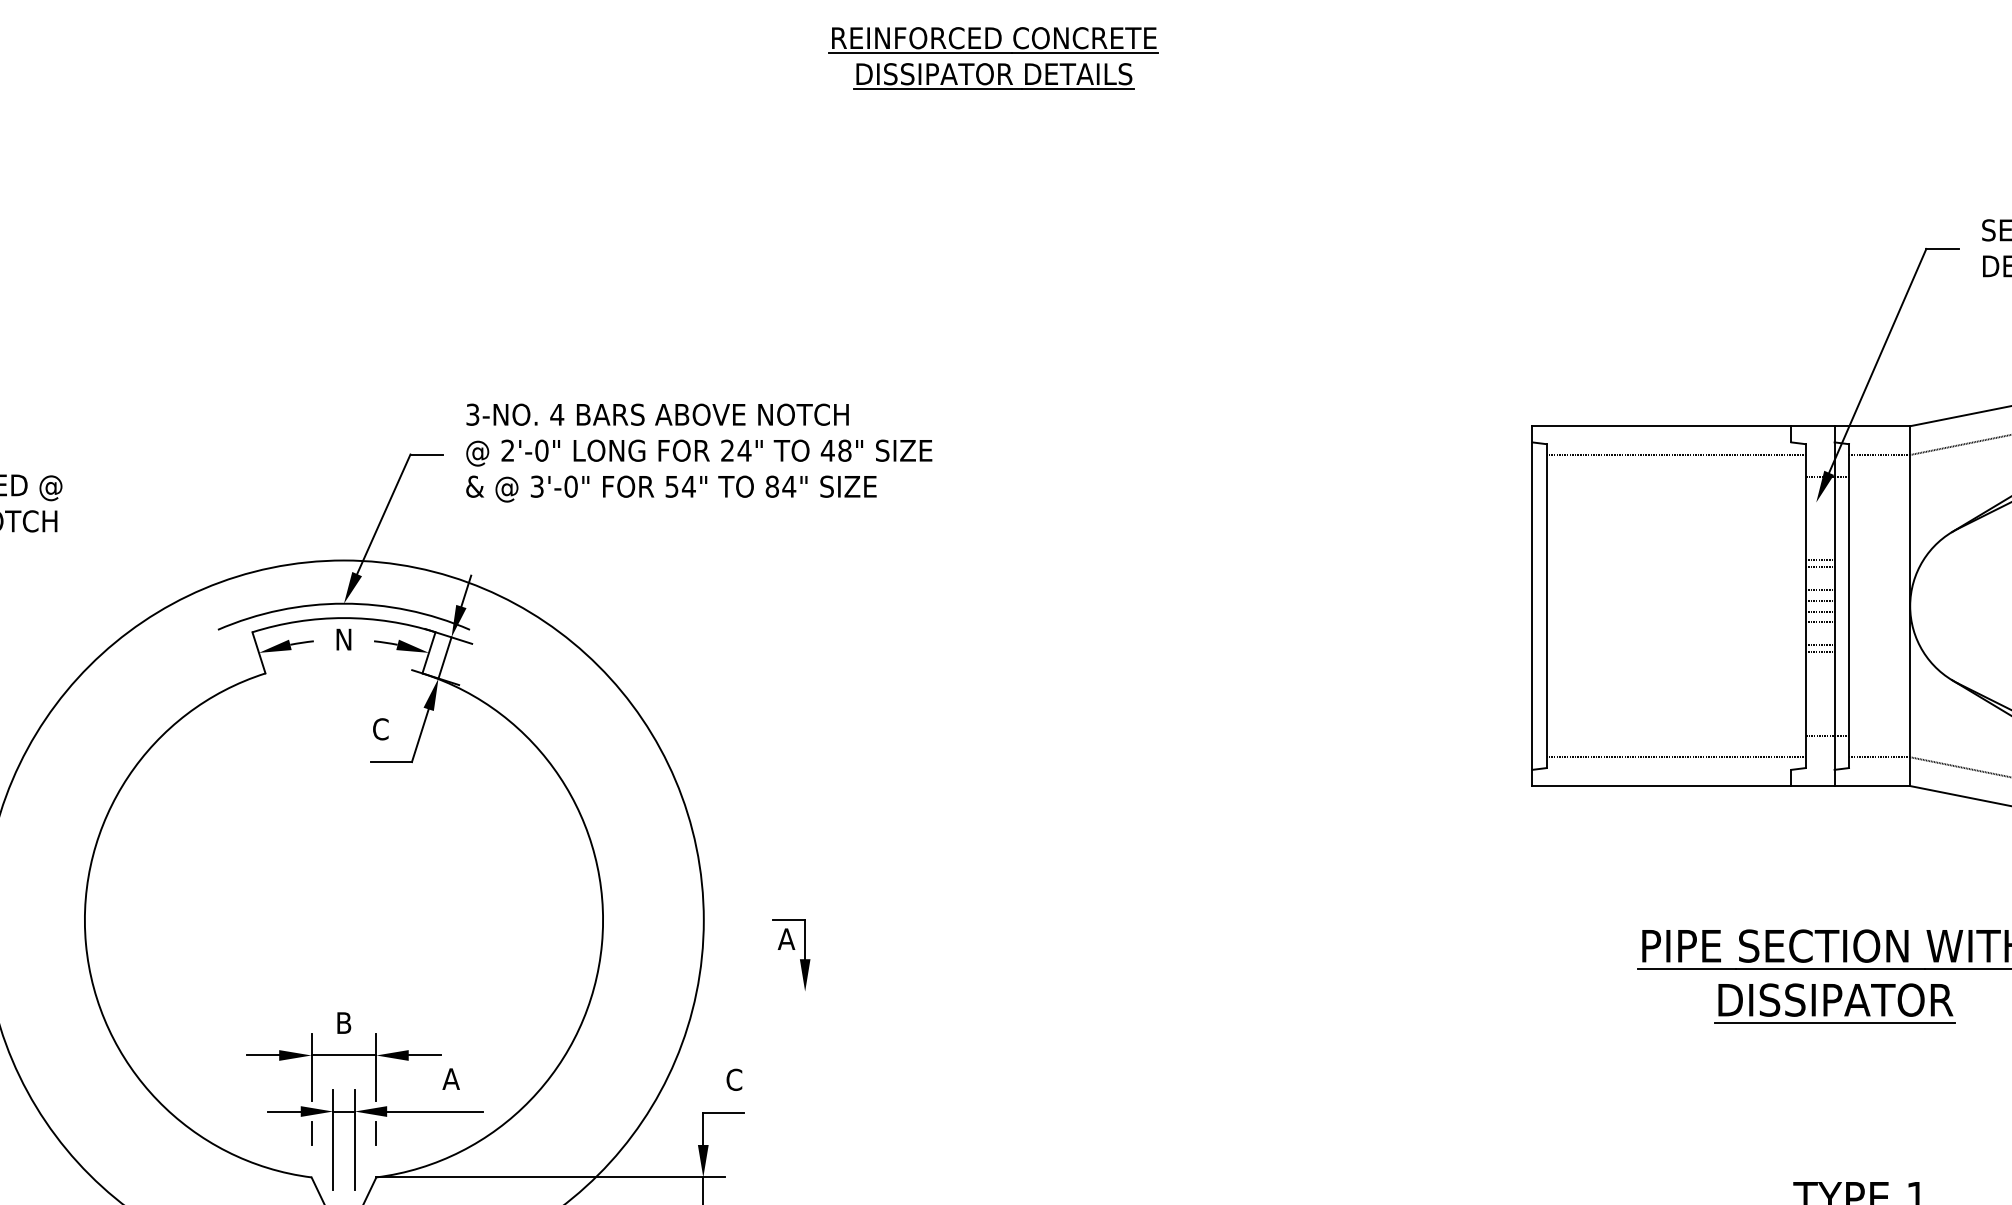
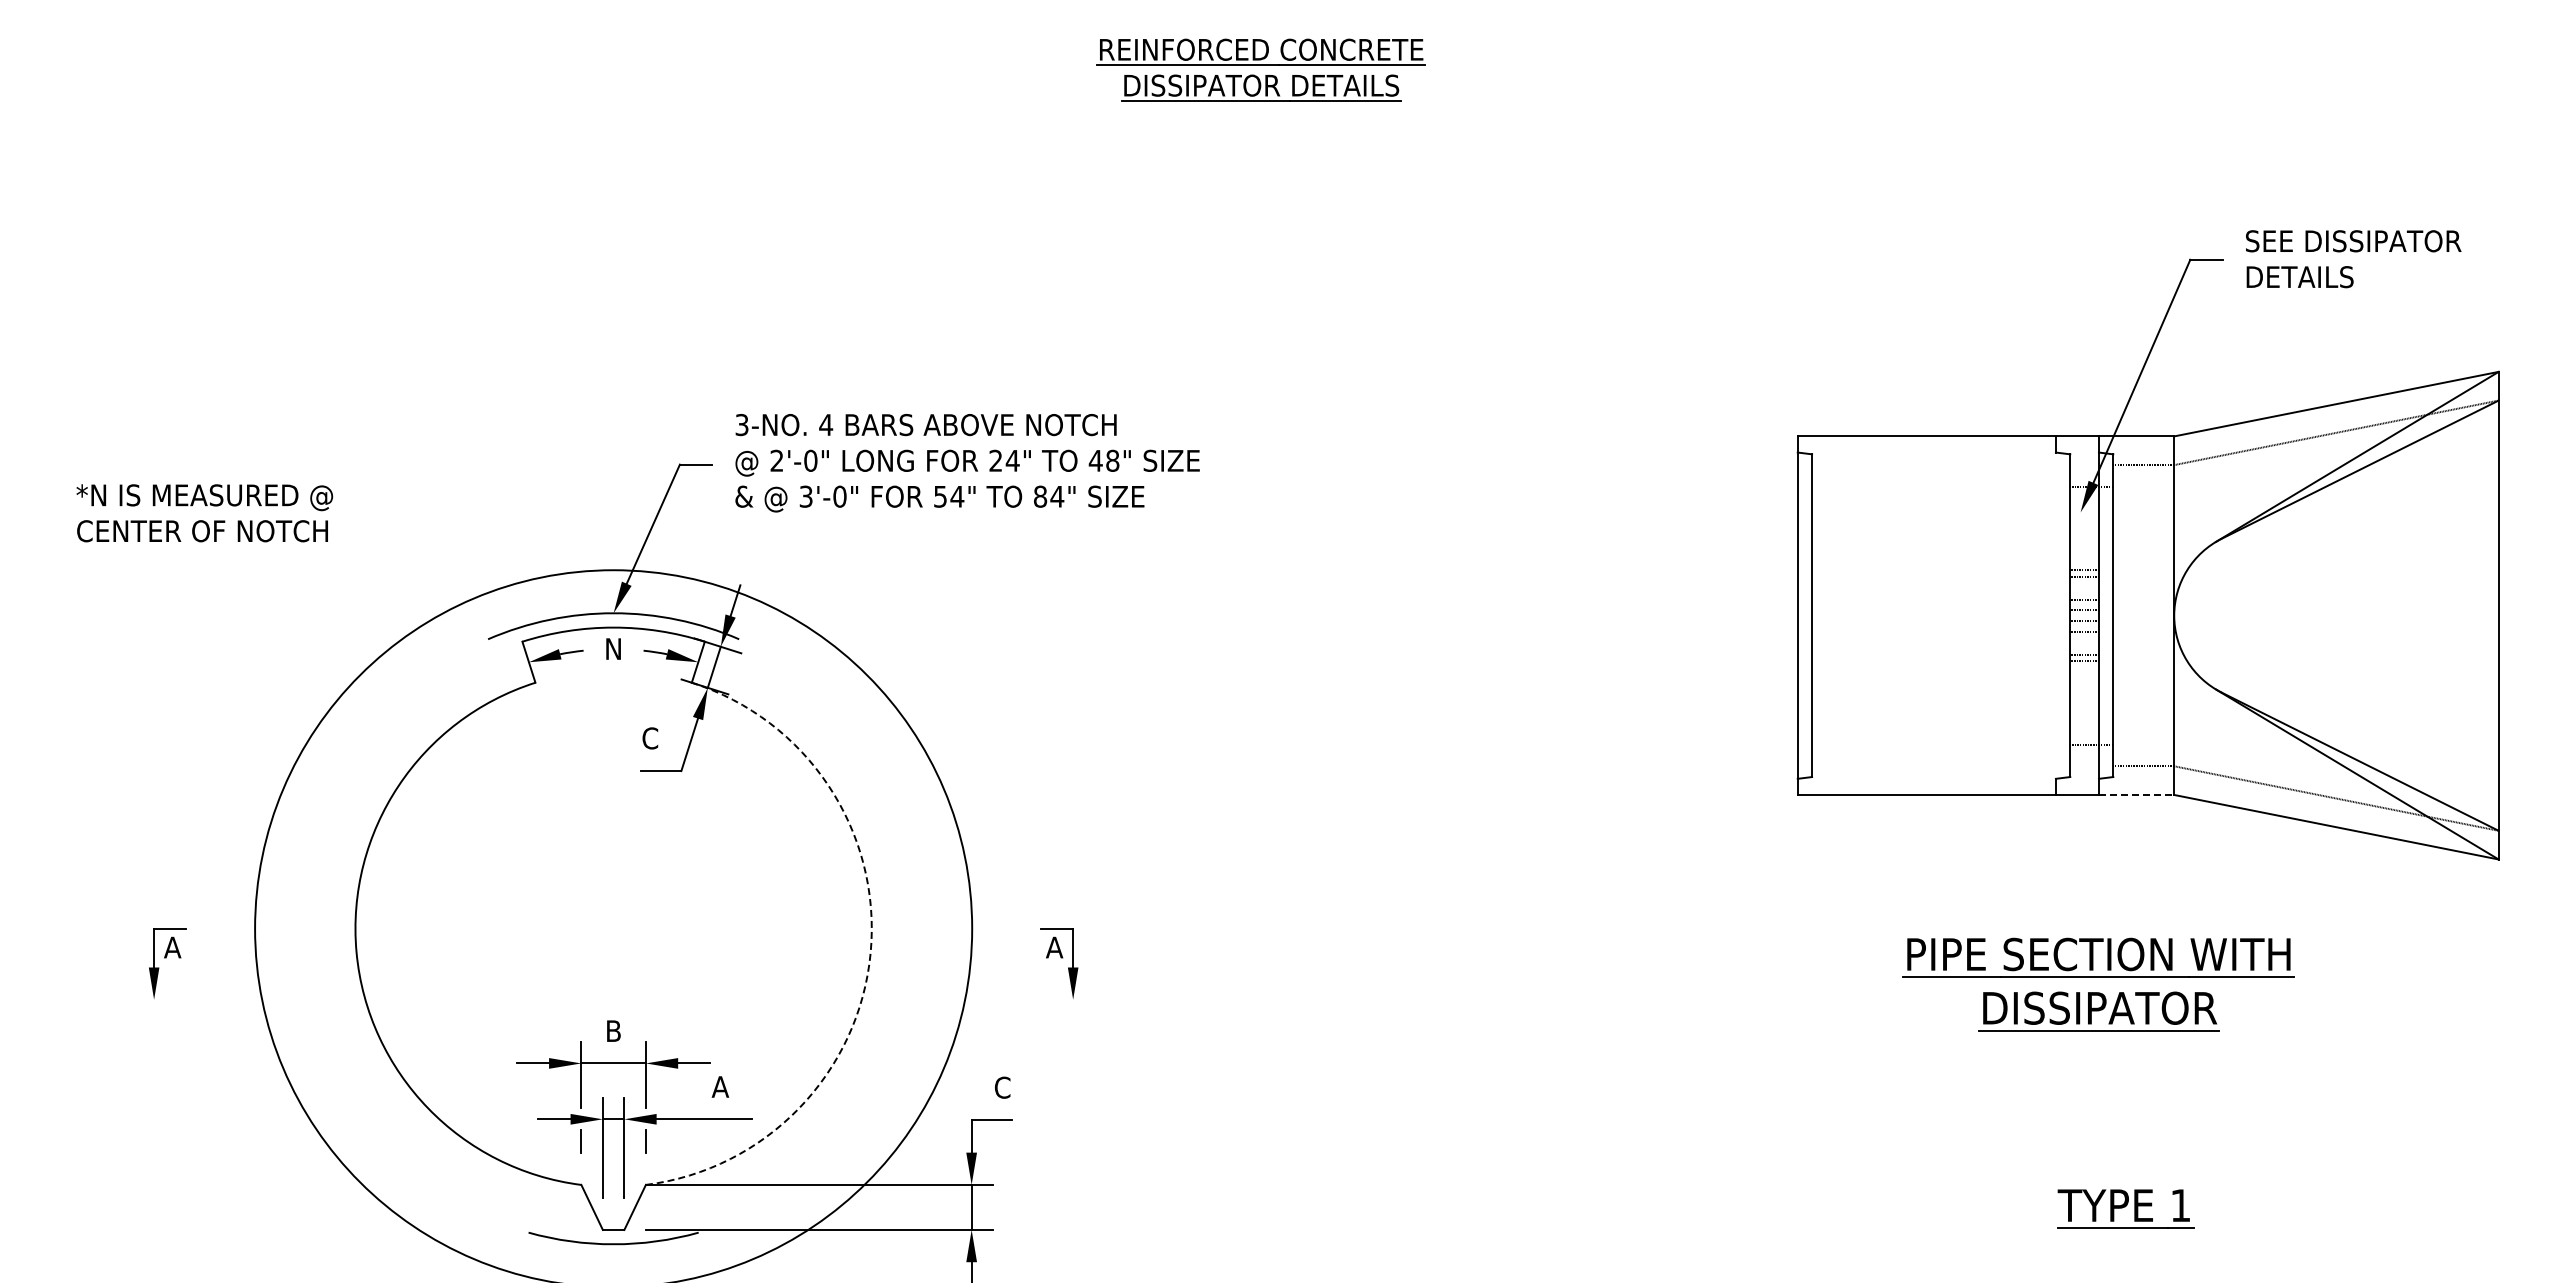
line: (1676, 455) -> (1941, 465), removed
line: (1676, 757) -> (1941, 766), removed
line: (1872, 785) -> (2136, 794), solid -> dashed
arc: (601, 944) -> (870, 952), solid -> dashed

